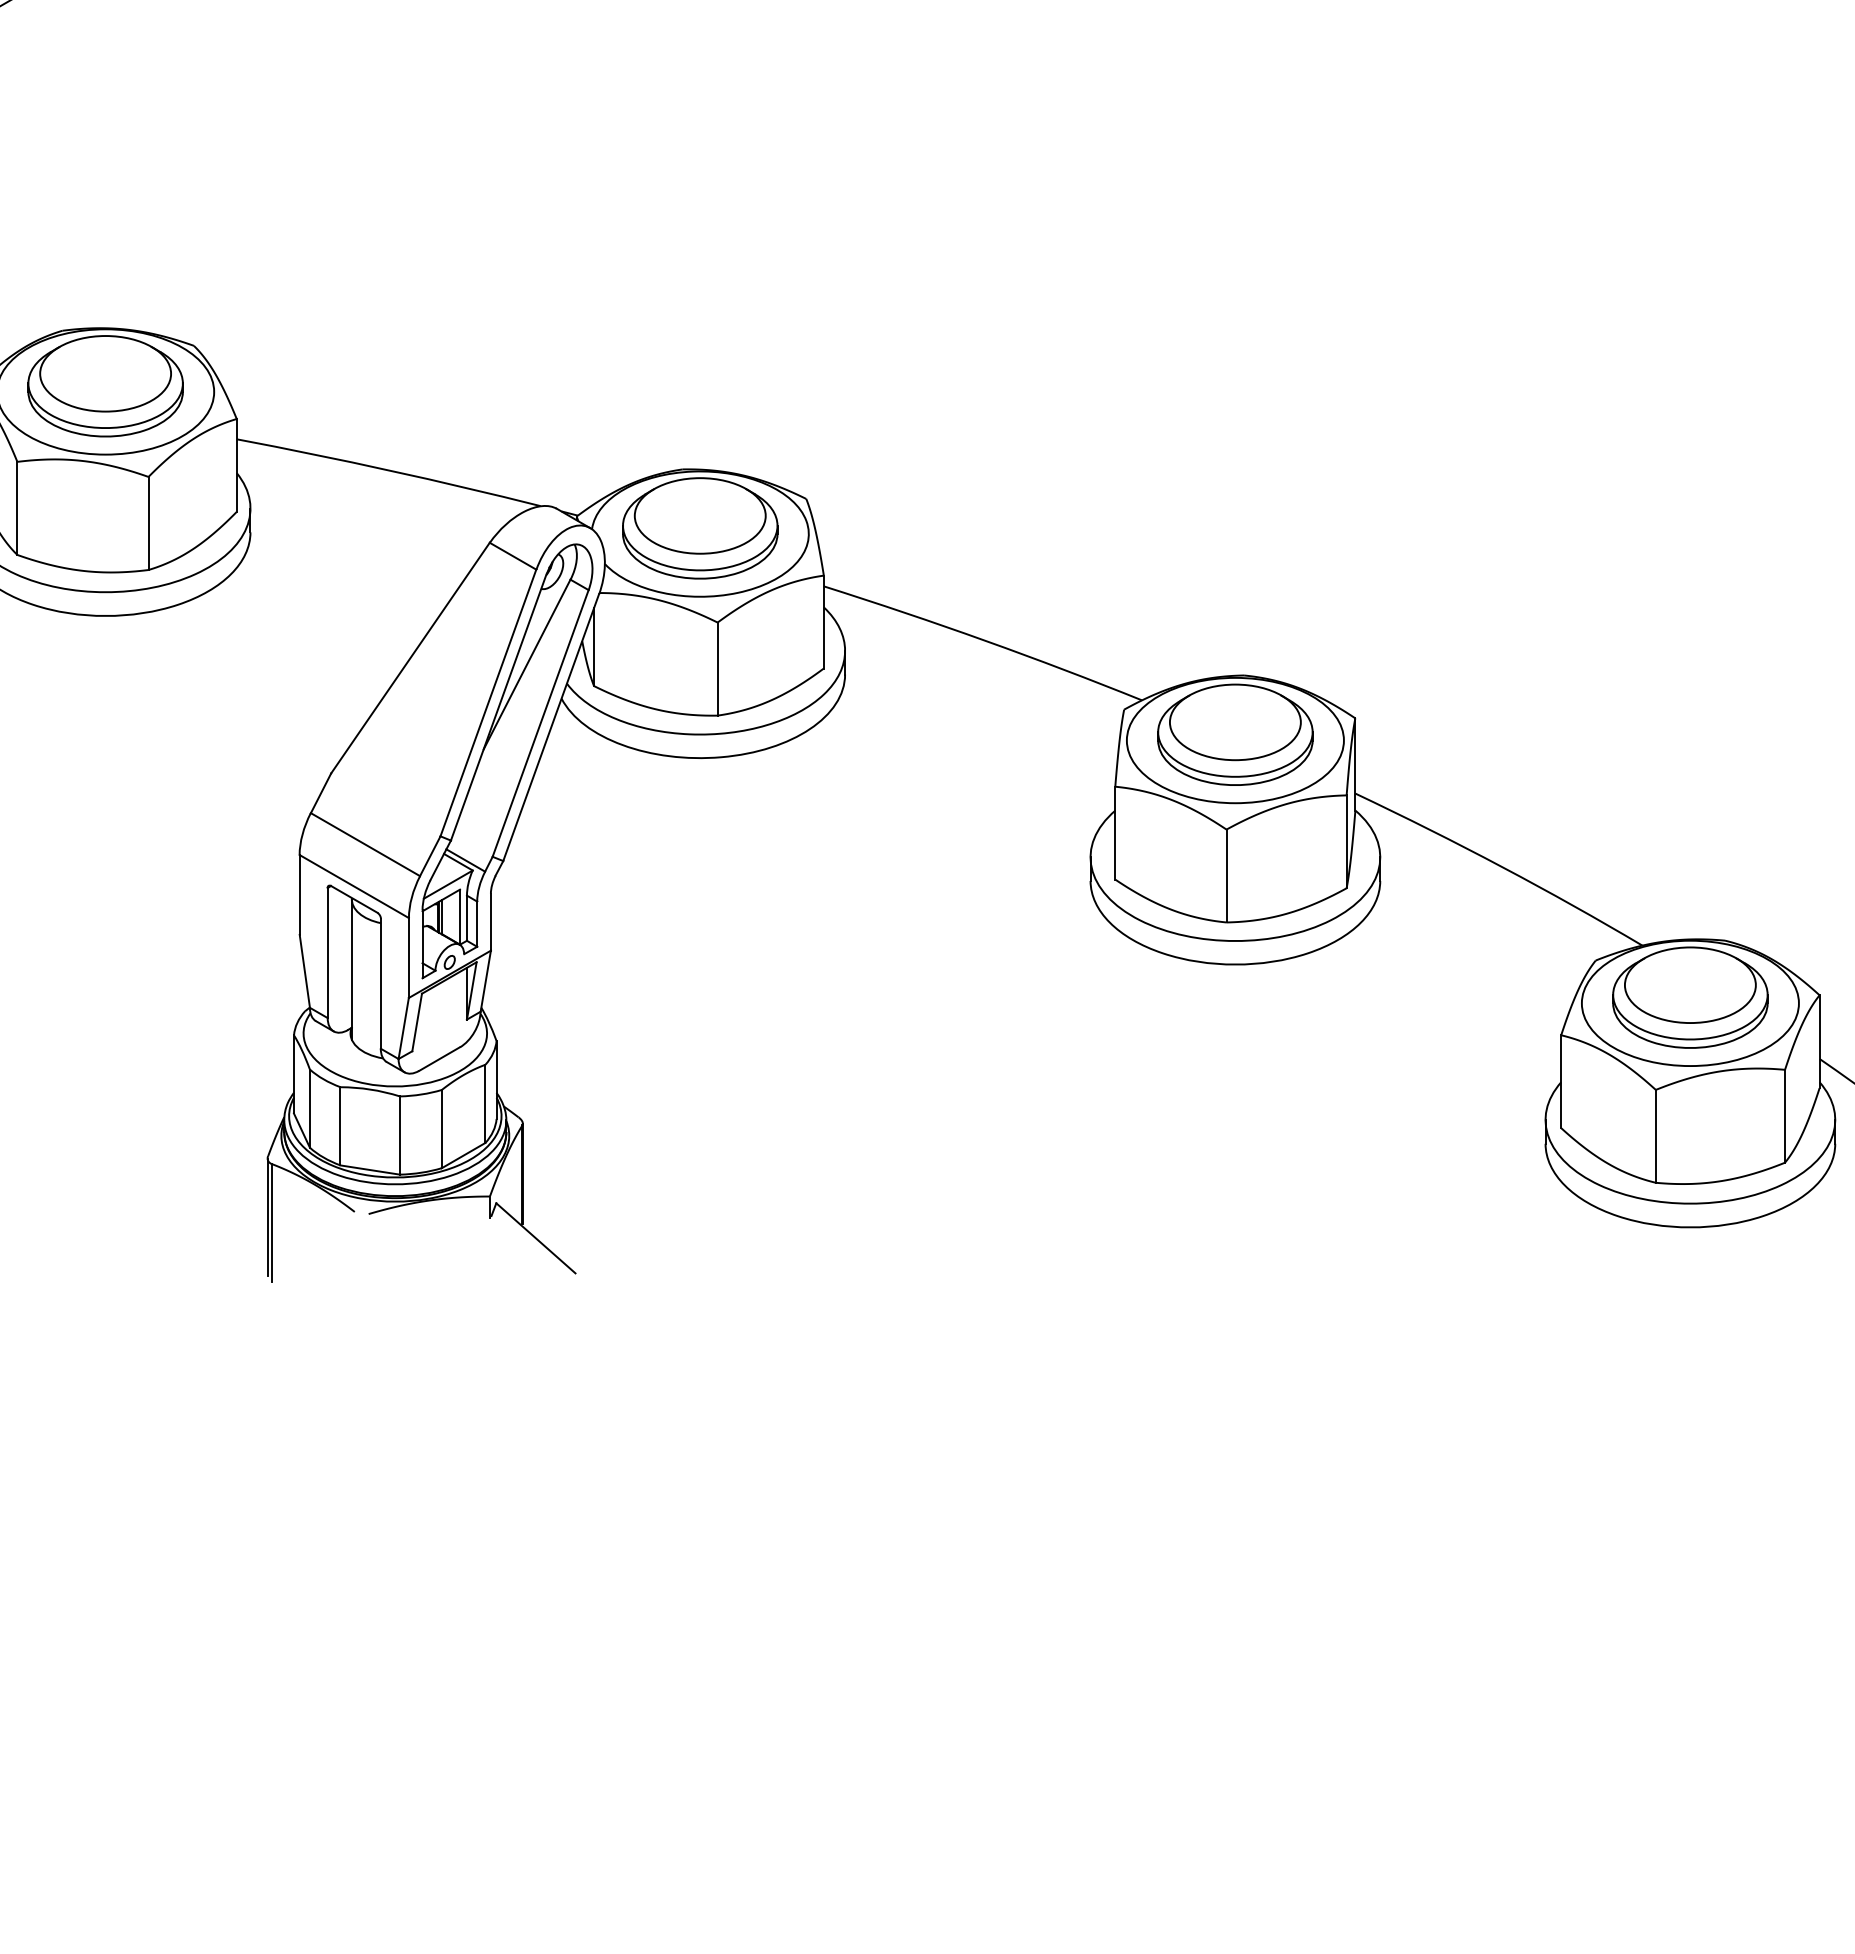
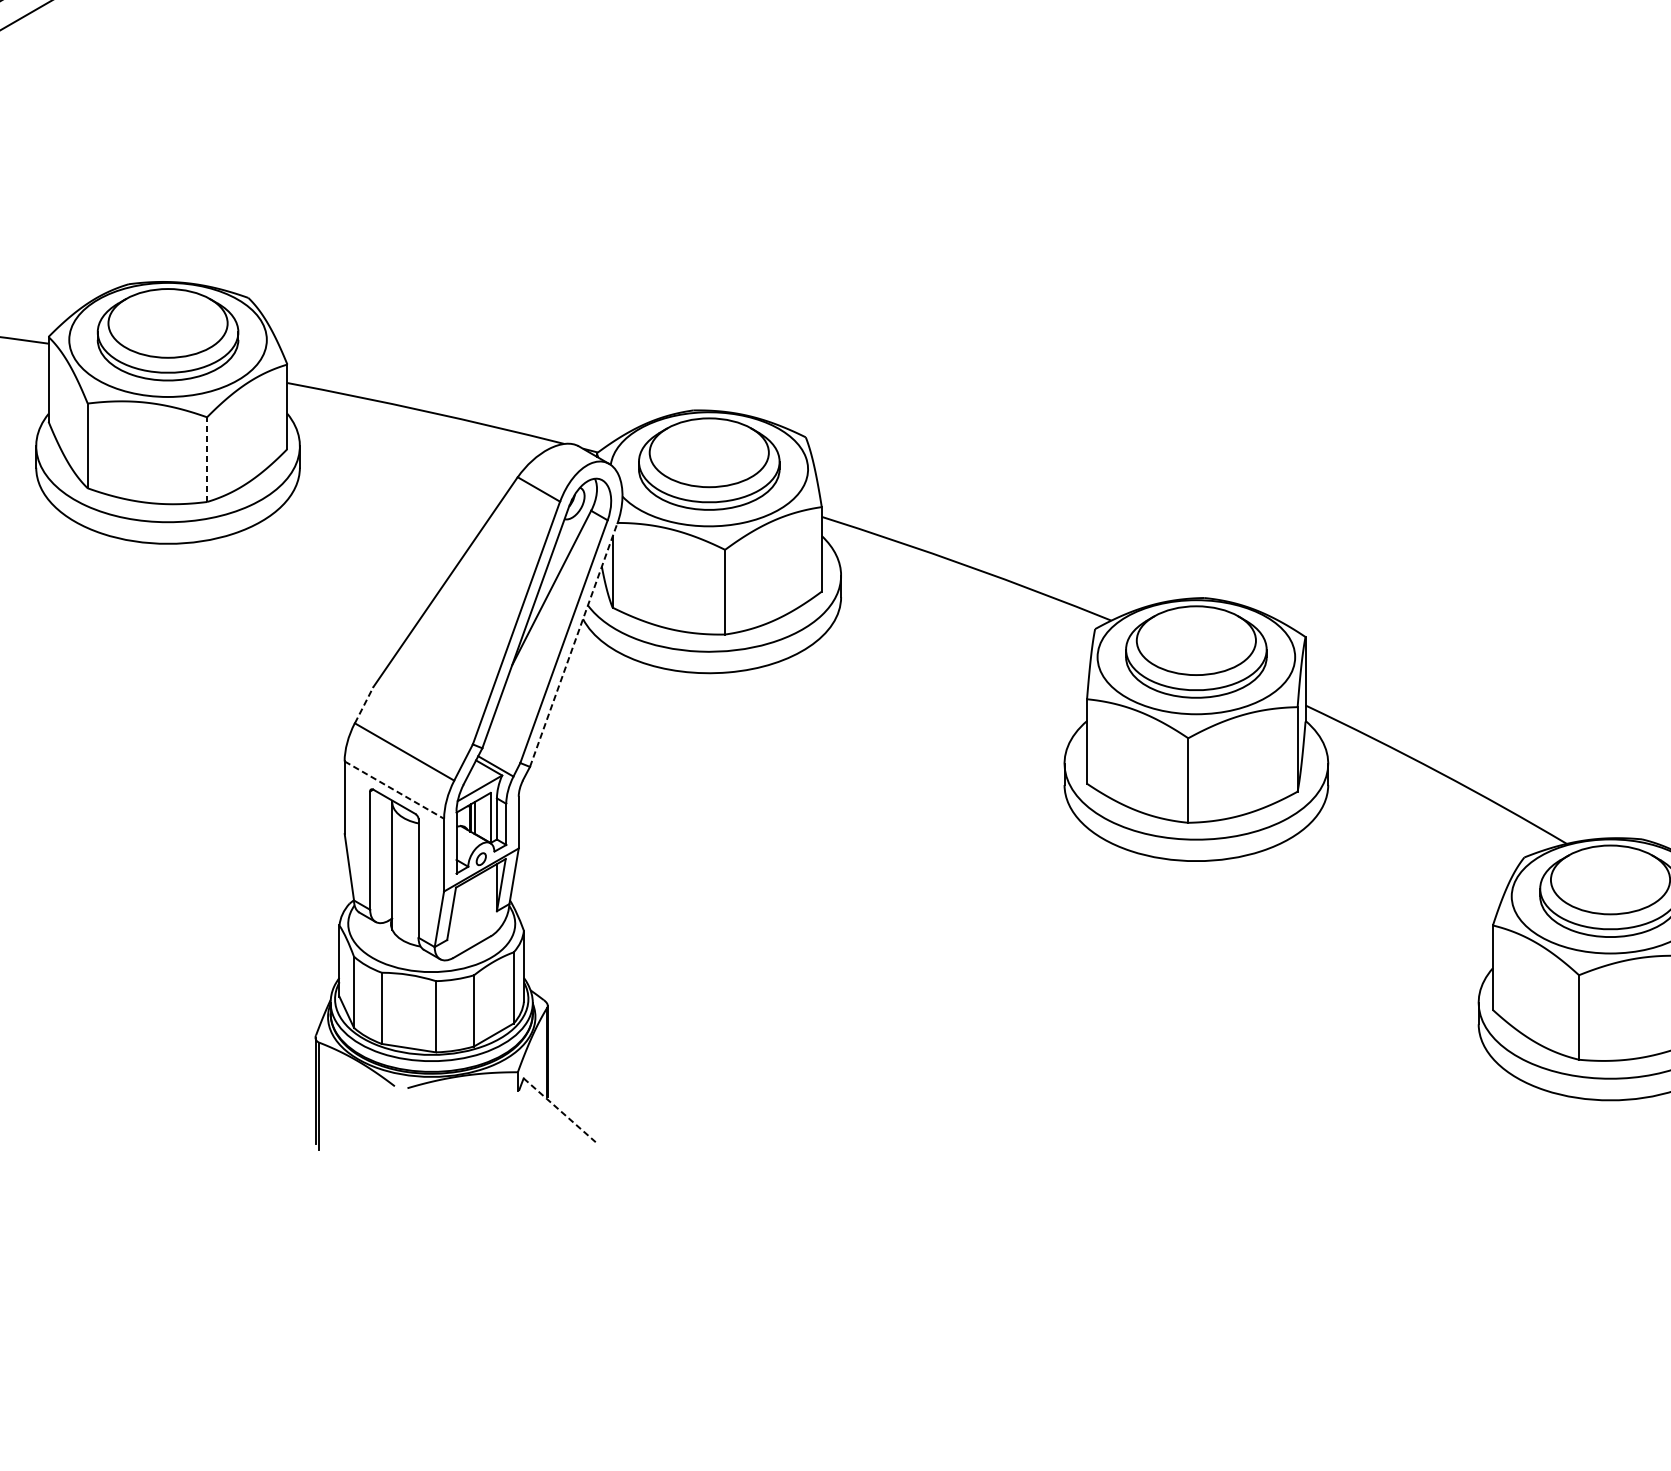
line: (148, 523) -> (207, 459), solid -> dashed
line: (551, 727) -> (573, 645), solid -> dashed
line: (321, 792) -> (364, 704), solid -> dashed
line: (354, 886) -> (394, 790), solid -> dashed
line: (535, 1238) -> (559, 1110), solid -> dashed

